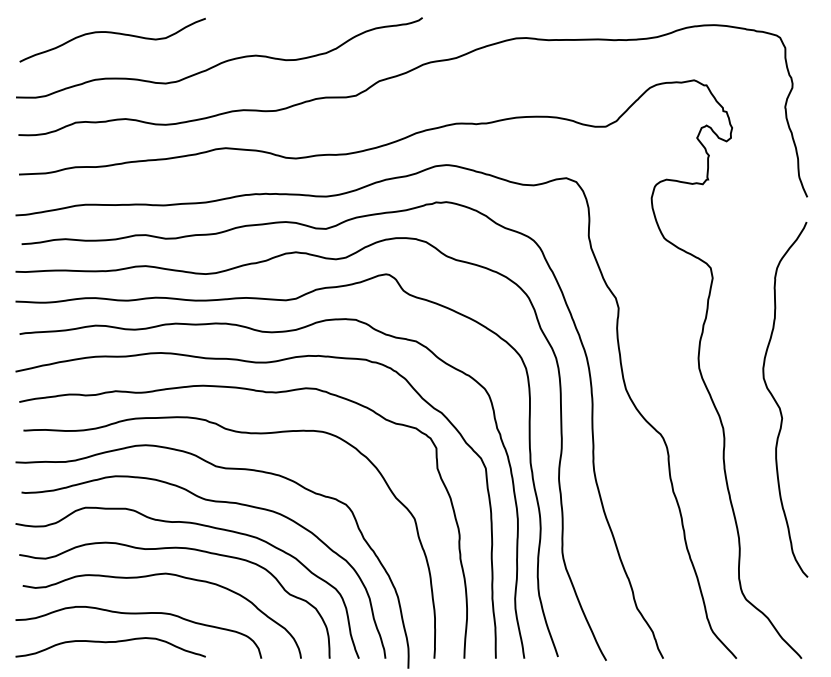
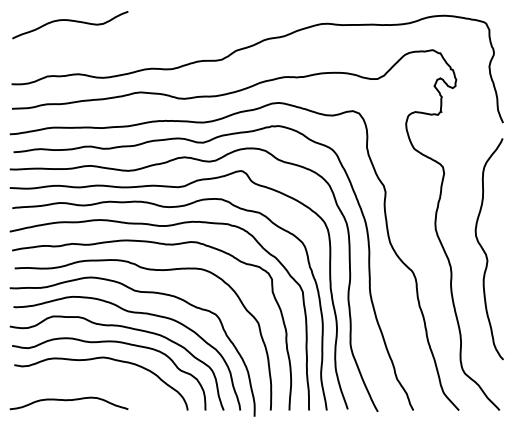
curve: (220, 61) -> (137, 38), removed
curve: (138, 615) -> (86, 383), removed

